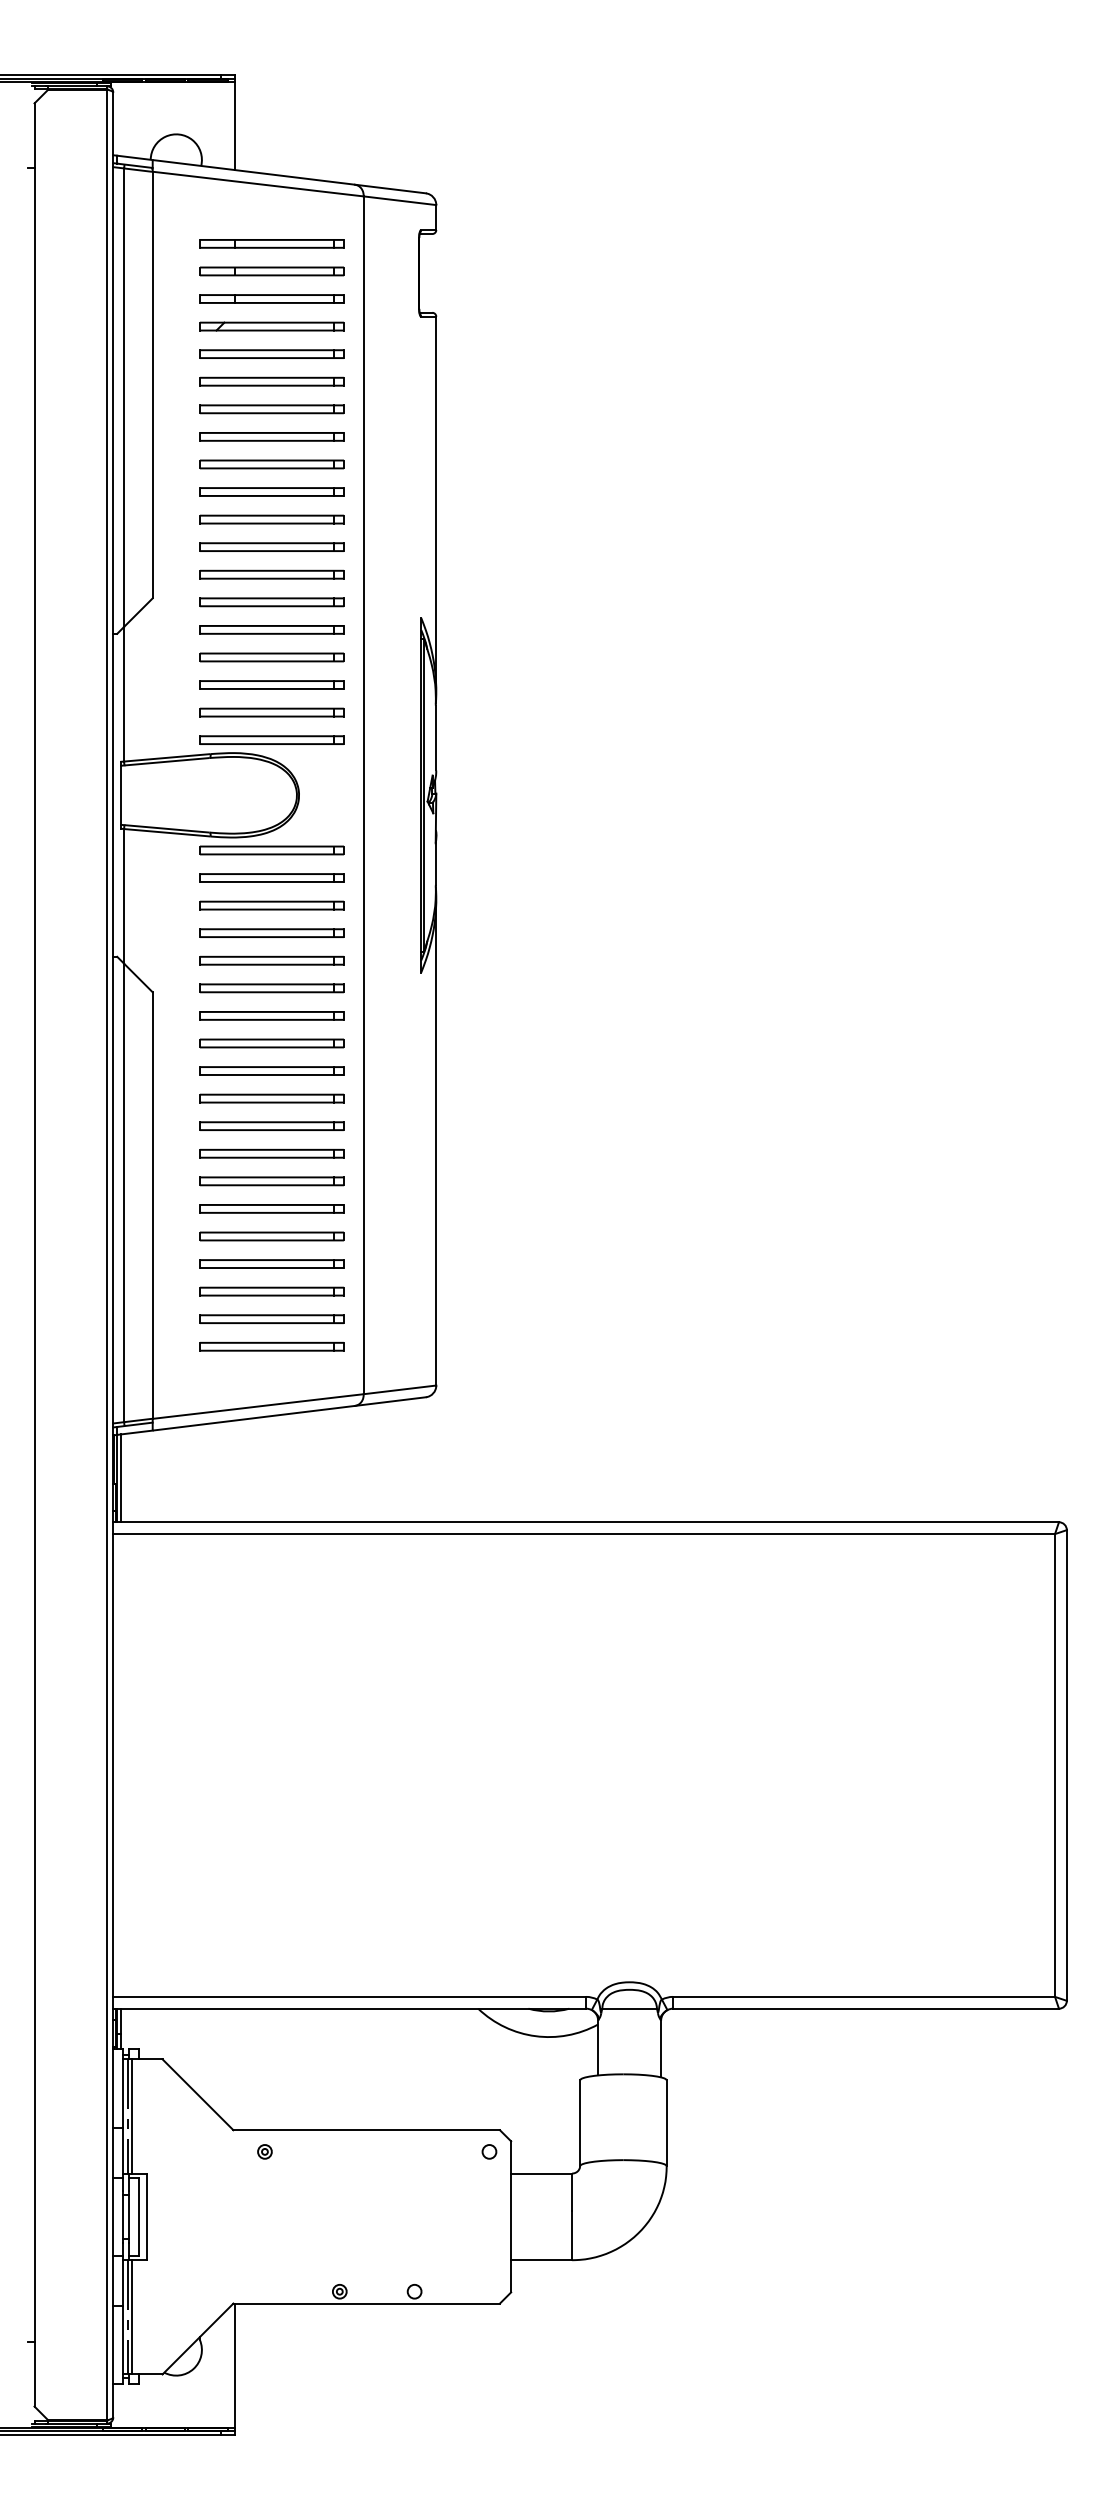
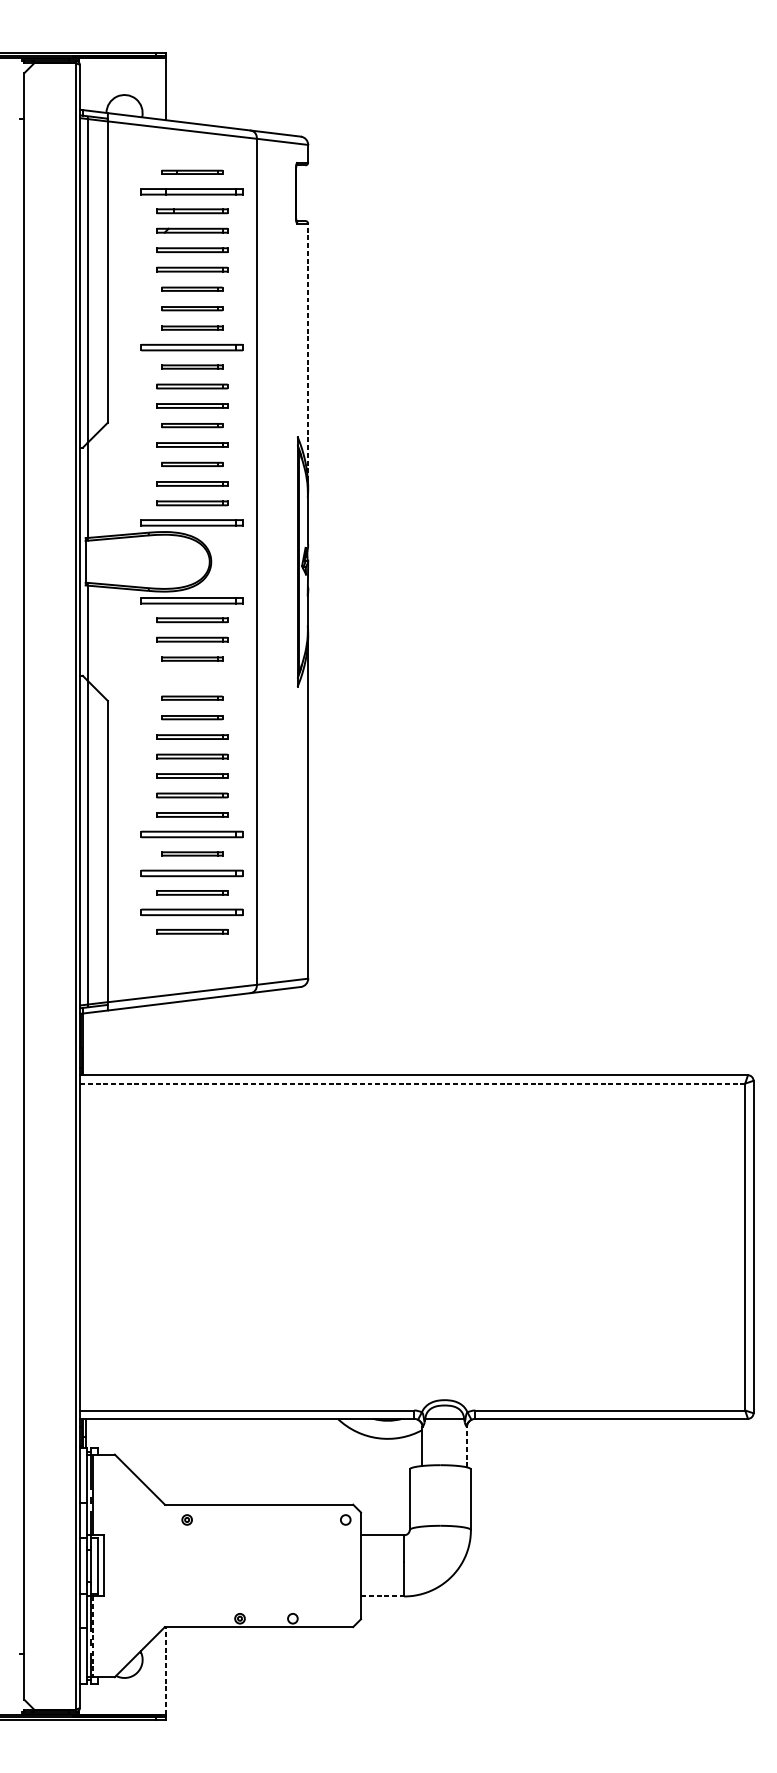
part: (271, 243) -> (191, 172), size x0.6
part: (271, 298) -> (191, 210), size x0.7
part: (271, 326) -> (191, 230), size x0.7
part: (271, 353) -> (191, 249), size x0.7
part: (271, 381) -> (191, 269), size x0.7
part: (271, 409) -> (191, 289), size x0.6
part: (271, 436) -> (191, 308), size x0.6
part: (271, 464) -> (191, 328), size x0.6
line: (436, 504) -> (308, 356), solid -> dashed
part: (271, 519) -> (191, 367), size x0.6
part: (271, 546) -> (191, 386), size x0.7
part: (271, 574) -> (191, 405), size x0.7
part: (271, 602) -> (191, 425), size x0.6
part: (271, 629) -> (191, 444), size x0.7
part: (271, 657) -> (191, 464), size x0.6
part: (271, 684) -> (191, 483), size x0.7
part: (271, 712) -> (191, 503), size x0.7
part: (271, 877) -> (191, 619), size x0.7
part: (271, 905) -> (191, 639), size x0.7
part: (271, 932) -> (191, 658), size x0.6
part: (271, 960) -> (191, 678), removed
part: (271, 988) -> (191, 698), size x0.6
part: (271, 1015) -> (191, 717), size x0.6
part: (271, 1043) -> (191, 737), size x0.7
part: (271, 1070) -> (191, 756), size x0.7
part: (271, 1098) -> (191, 775), size x0.7
part: (271, 1125) -> (191, 795), size x0.7
part: (271, 1153) -> (191, 814), size x0.7
part: (271, 1208) -> (191, 853), size x0.6
part: (271, 1263) -> (191, 892), size x0.7
part: (271, 1318) -> (191, 931), size x0.7
part: (271, 1346) -> (191, 951), removed
line: (121, 1478) -> (85, 1044), removed
line: (584, 1534) -> (412, 1083), solid -> dashed
line: (661, 2048) -> (467, 1446), solid -> dashed
line: (541, 2260) -> (382, 1596), solid -> dashed
line: (132, 2317) -> (93, 1636), solid -> dashed
line: (235, 2365) -> (166, 1670), solid -> dashed

